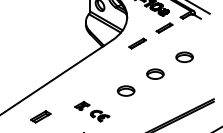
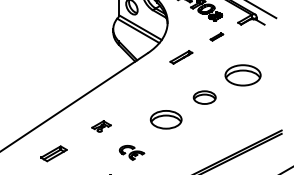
part: (164, 27) -> (216, 36), size x0.6
part: (184, 57) -> (243, 75), size x1.6
part: (126, 90) -> (166, 119), size x1.4
part: (82, 106) -> (101, 126), moved

